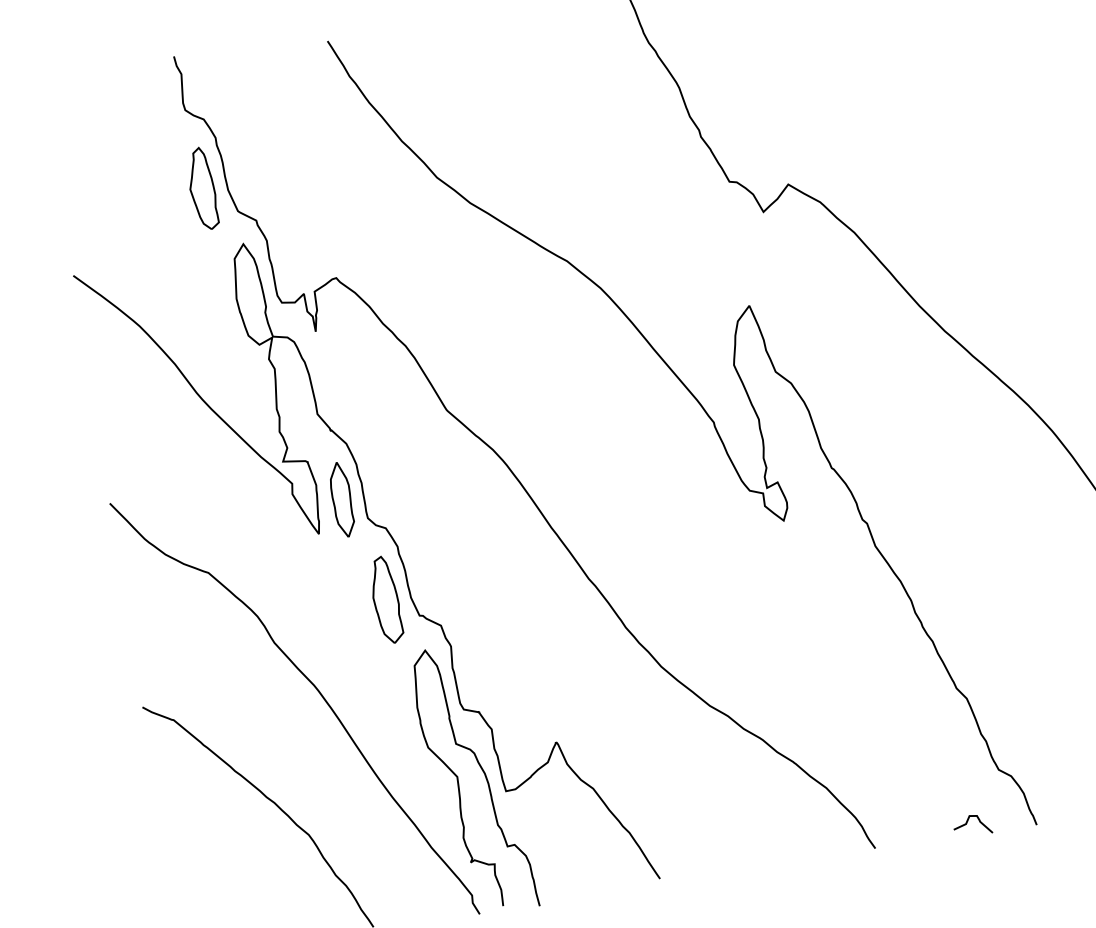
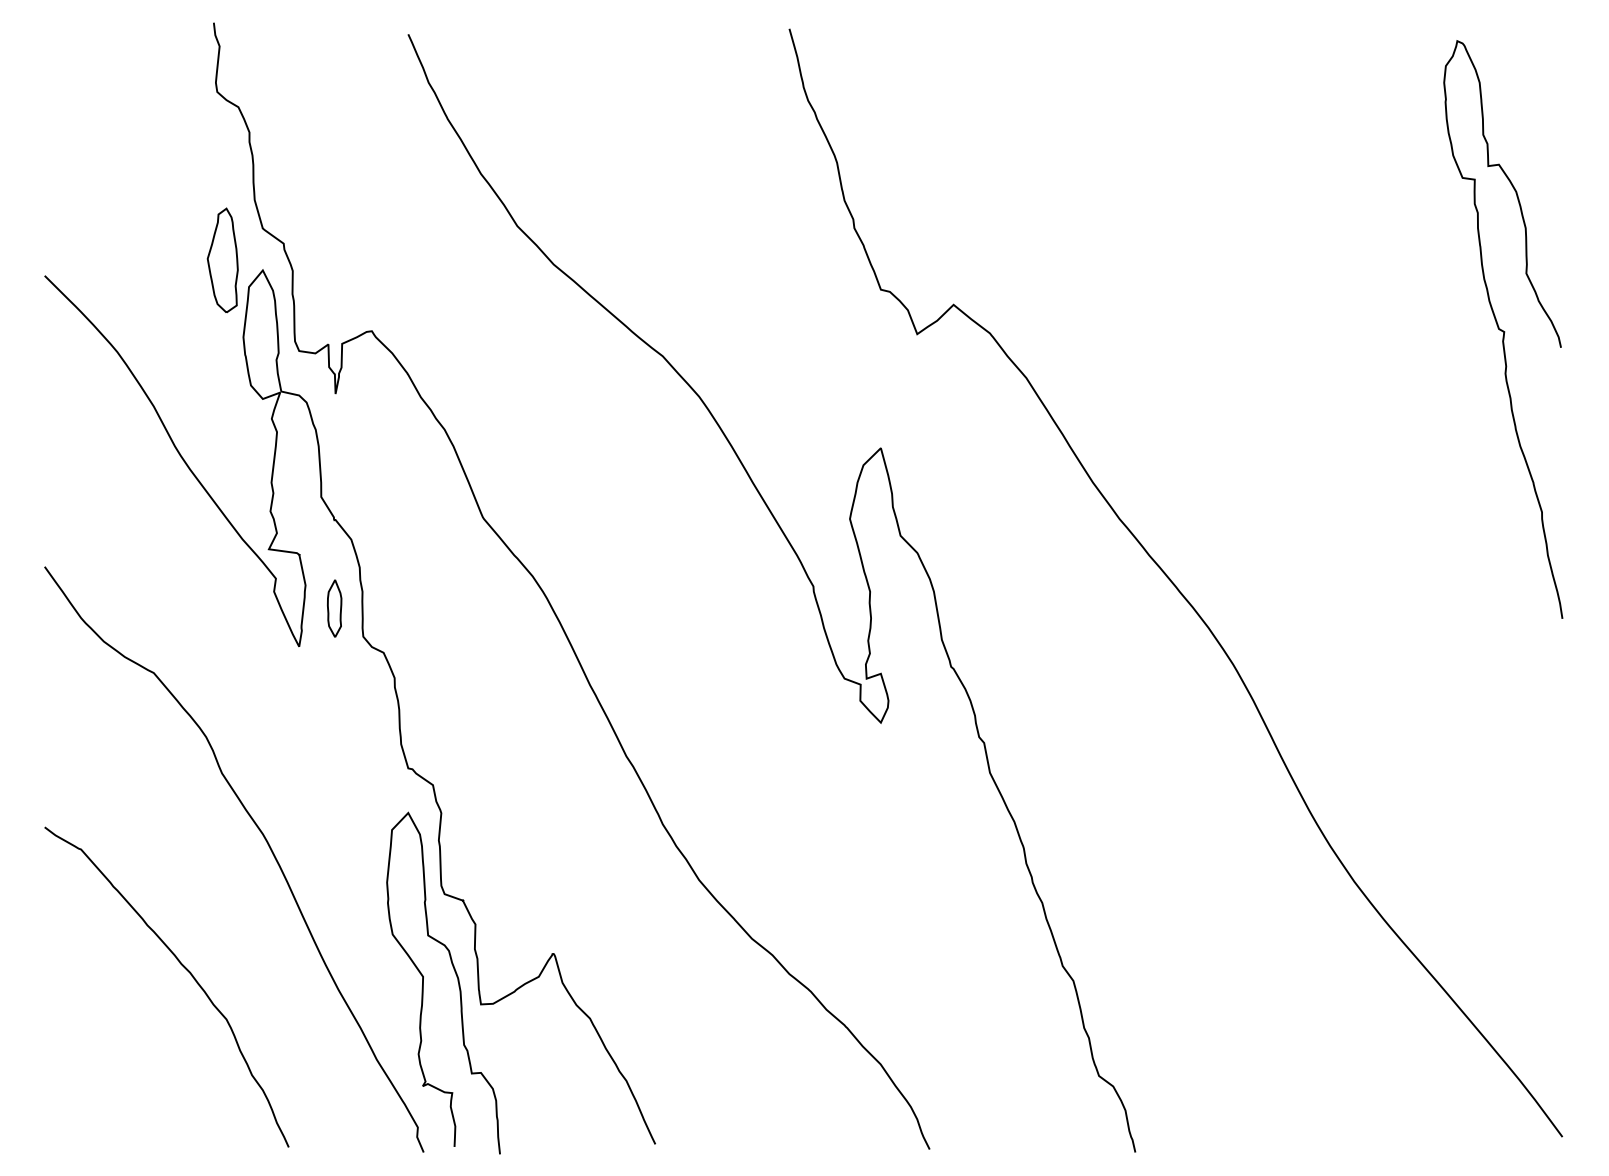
part: (202, 189) -> (222, 260), moved
part: (341, 499) -> (334, 608), size x0.6
part: (385, 600) -> (369, 742), removed
curve: (968, 821) -> (1050, 1134), removed

